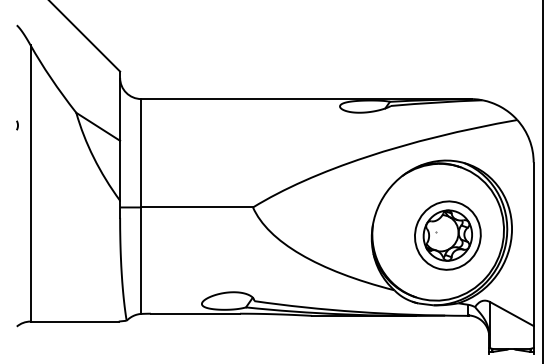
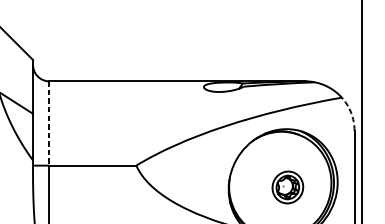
arc: (529, 139) -> (351, 112), solid -> dashed
line: (141, 153) -> (49, 123), solid -> dashed
part: (447, 235) -> (287, 187), size x0.6

